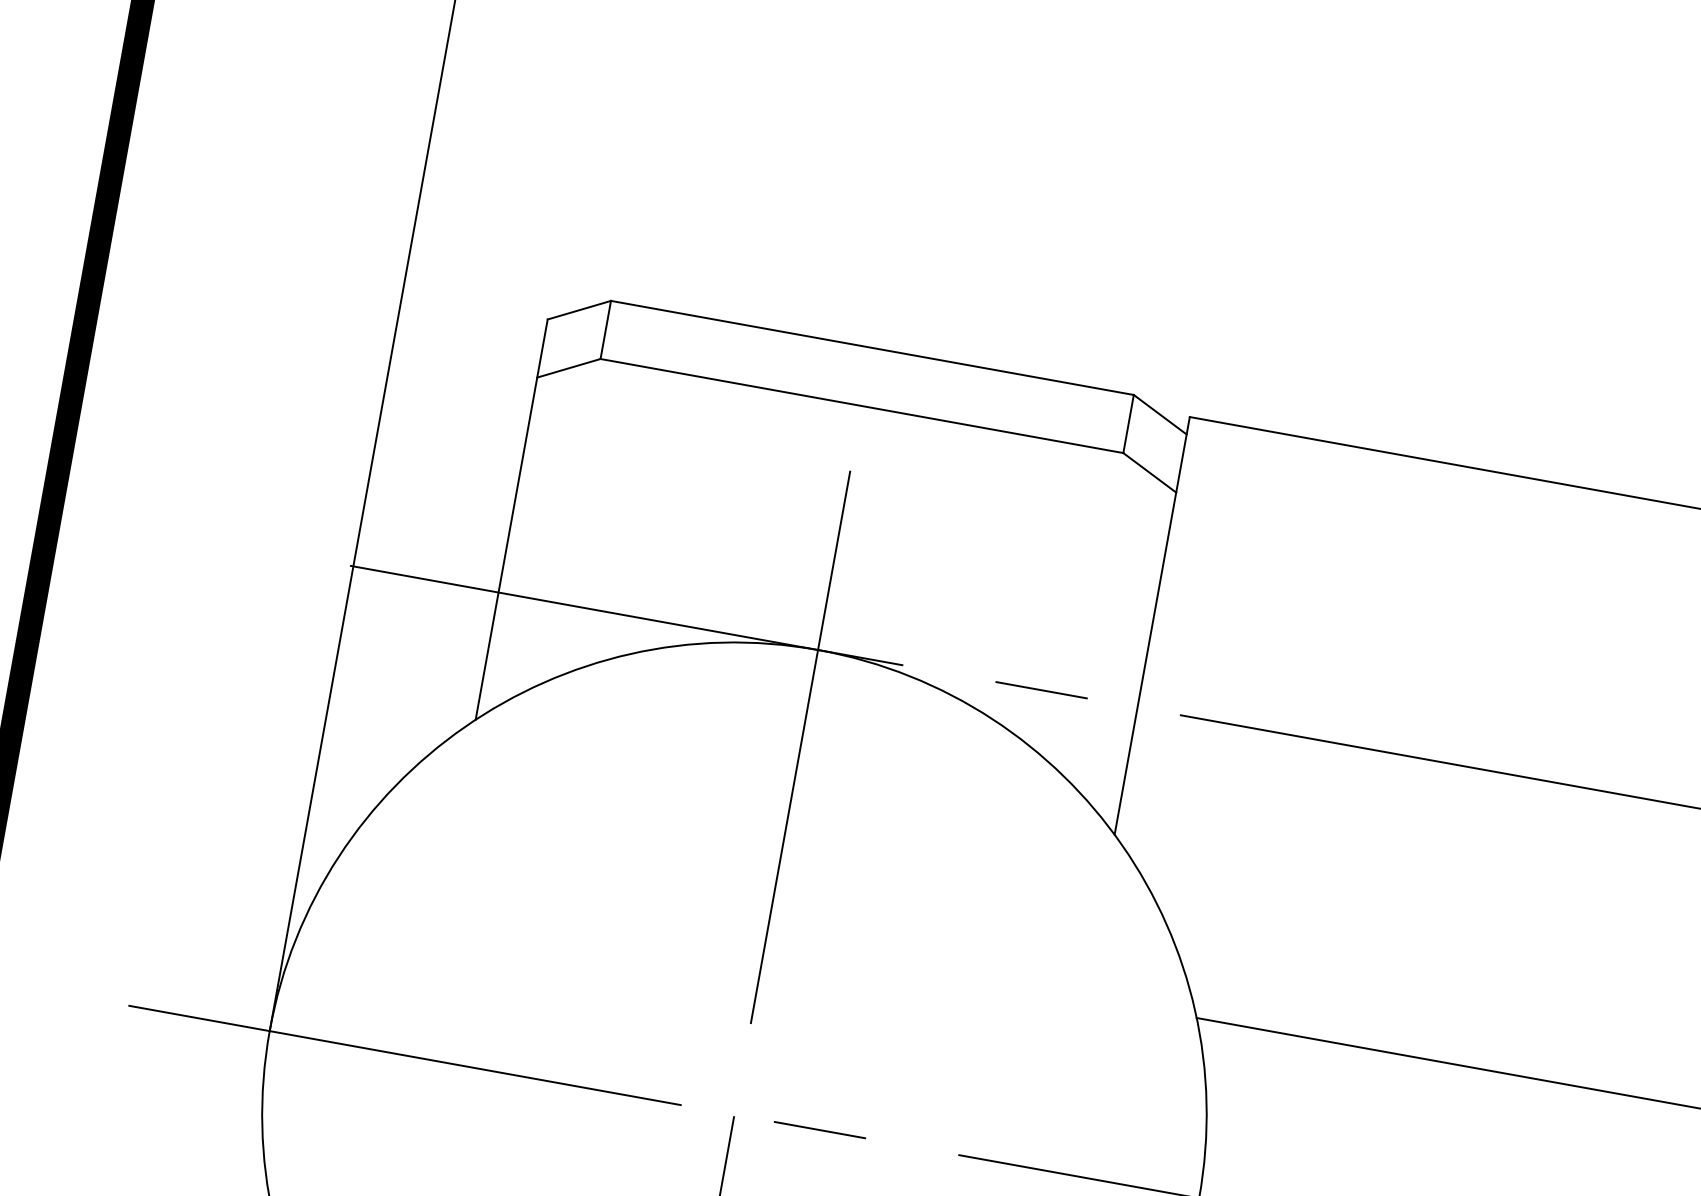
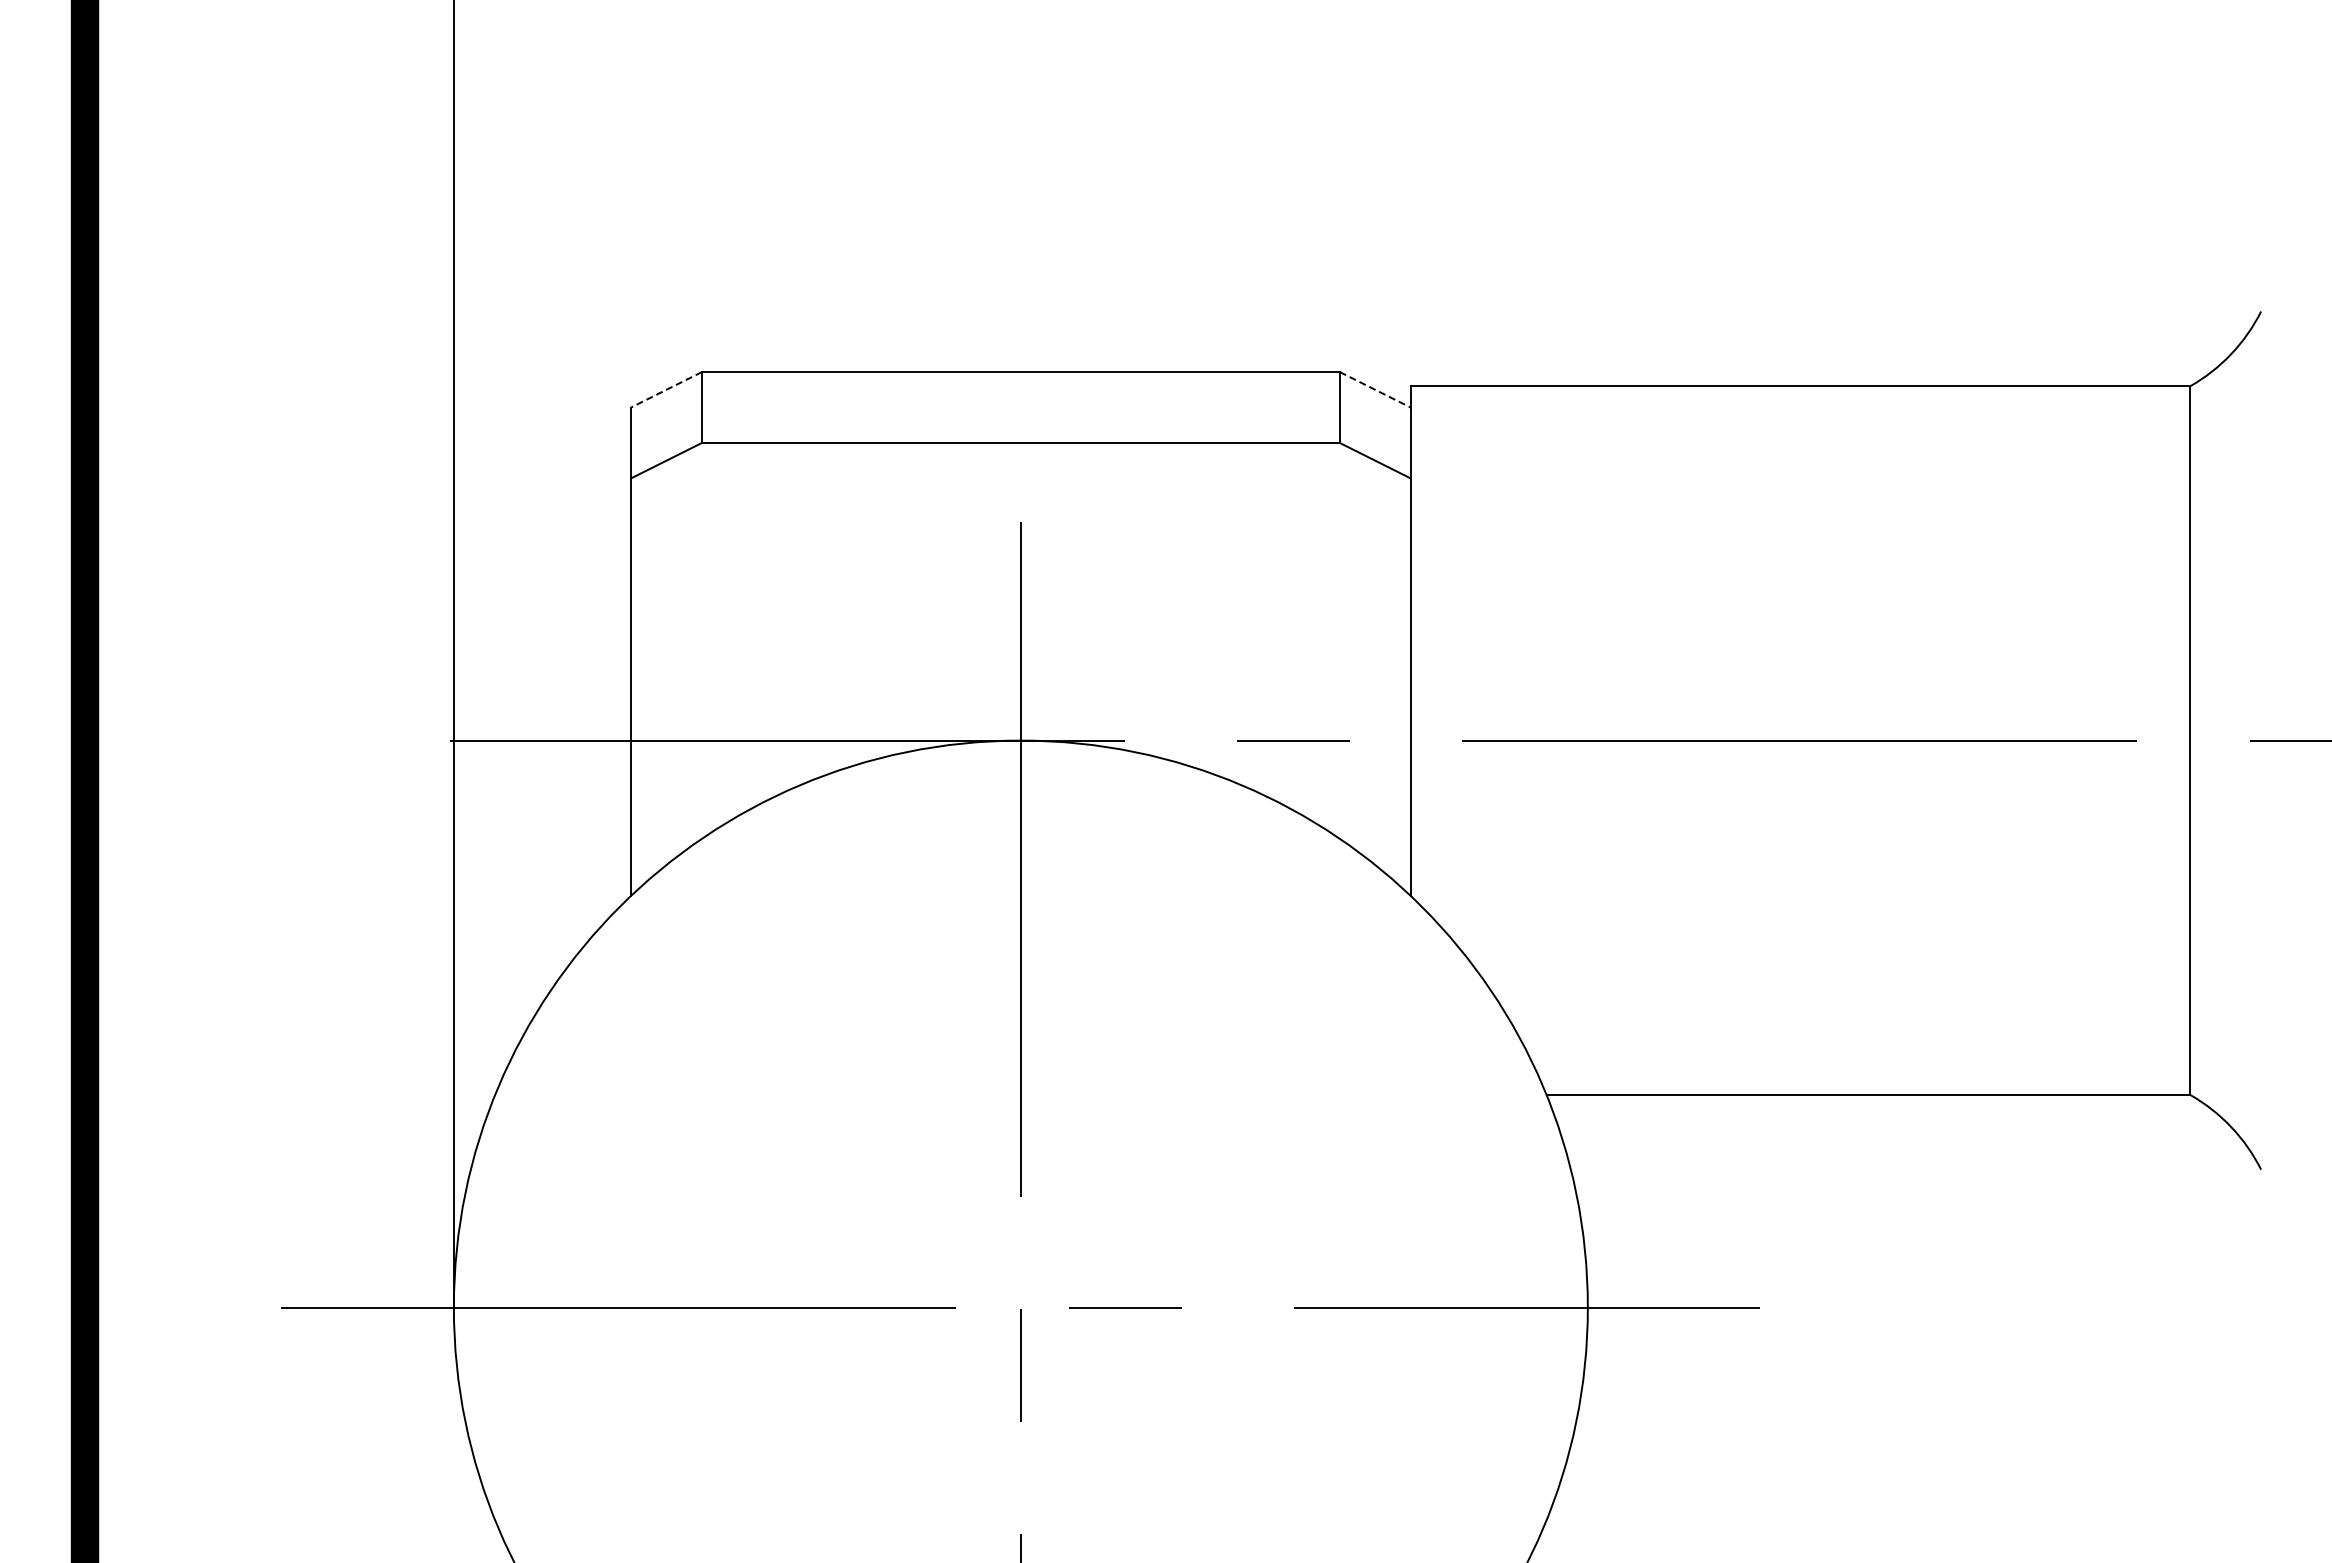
line: (579, 309) -> (666, 389), solid -> dashed
line: (1160, 414) -> (1375, 389), solid -> dashed

